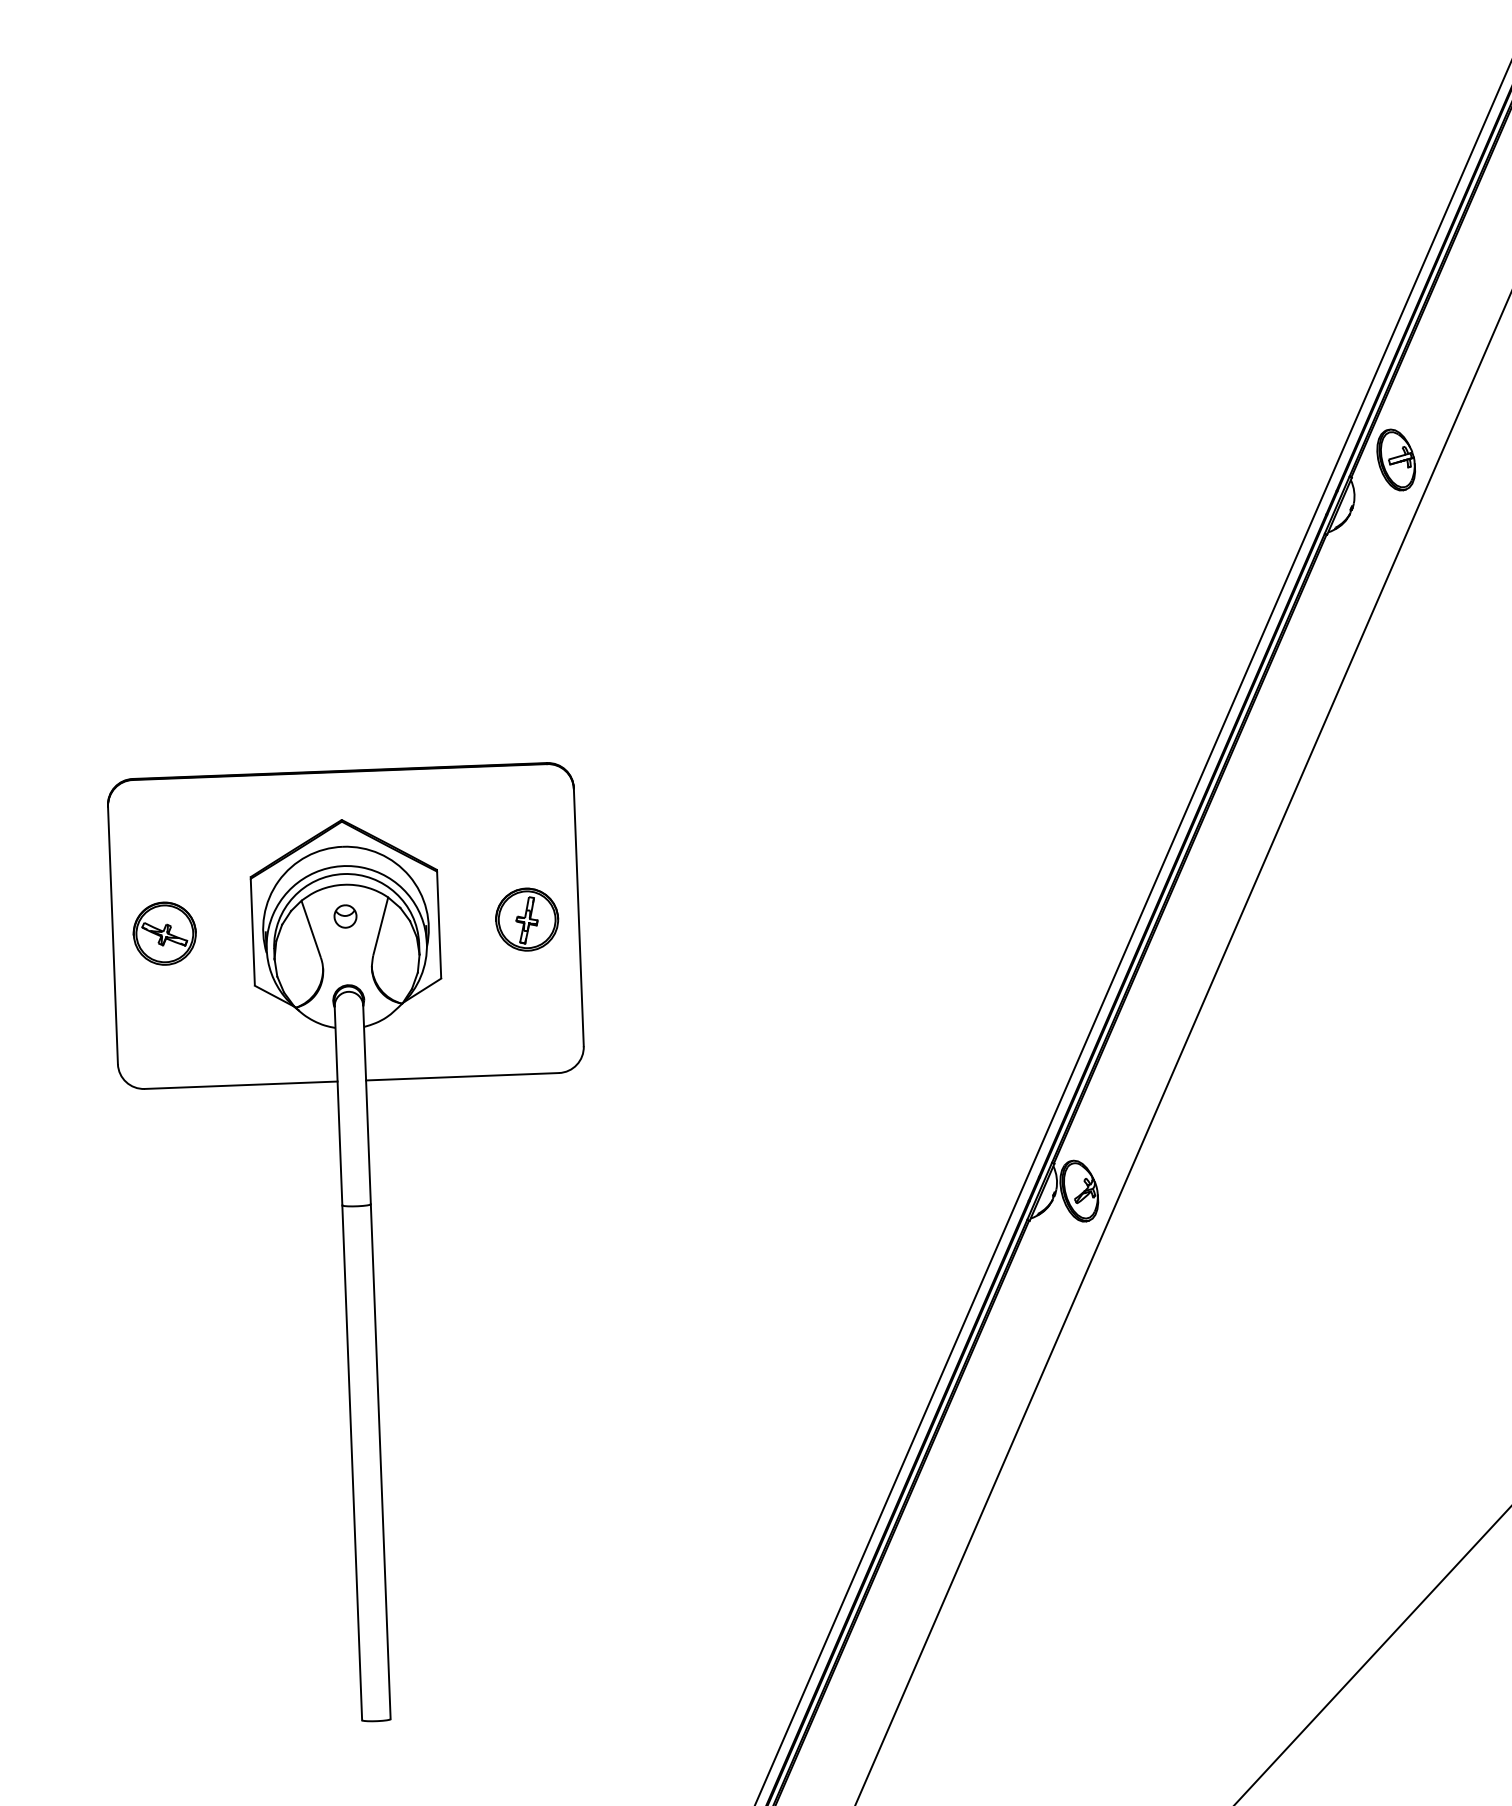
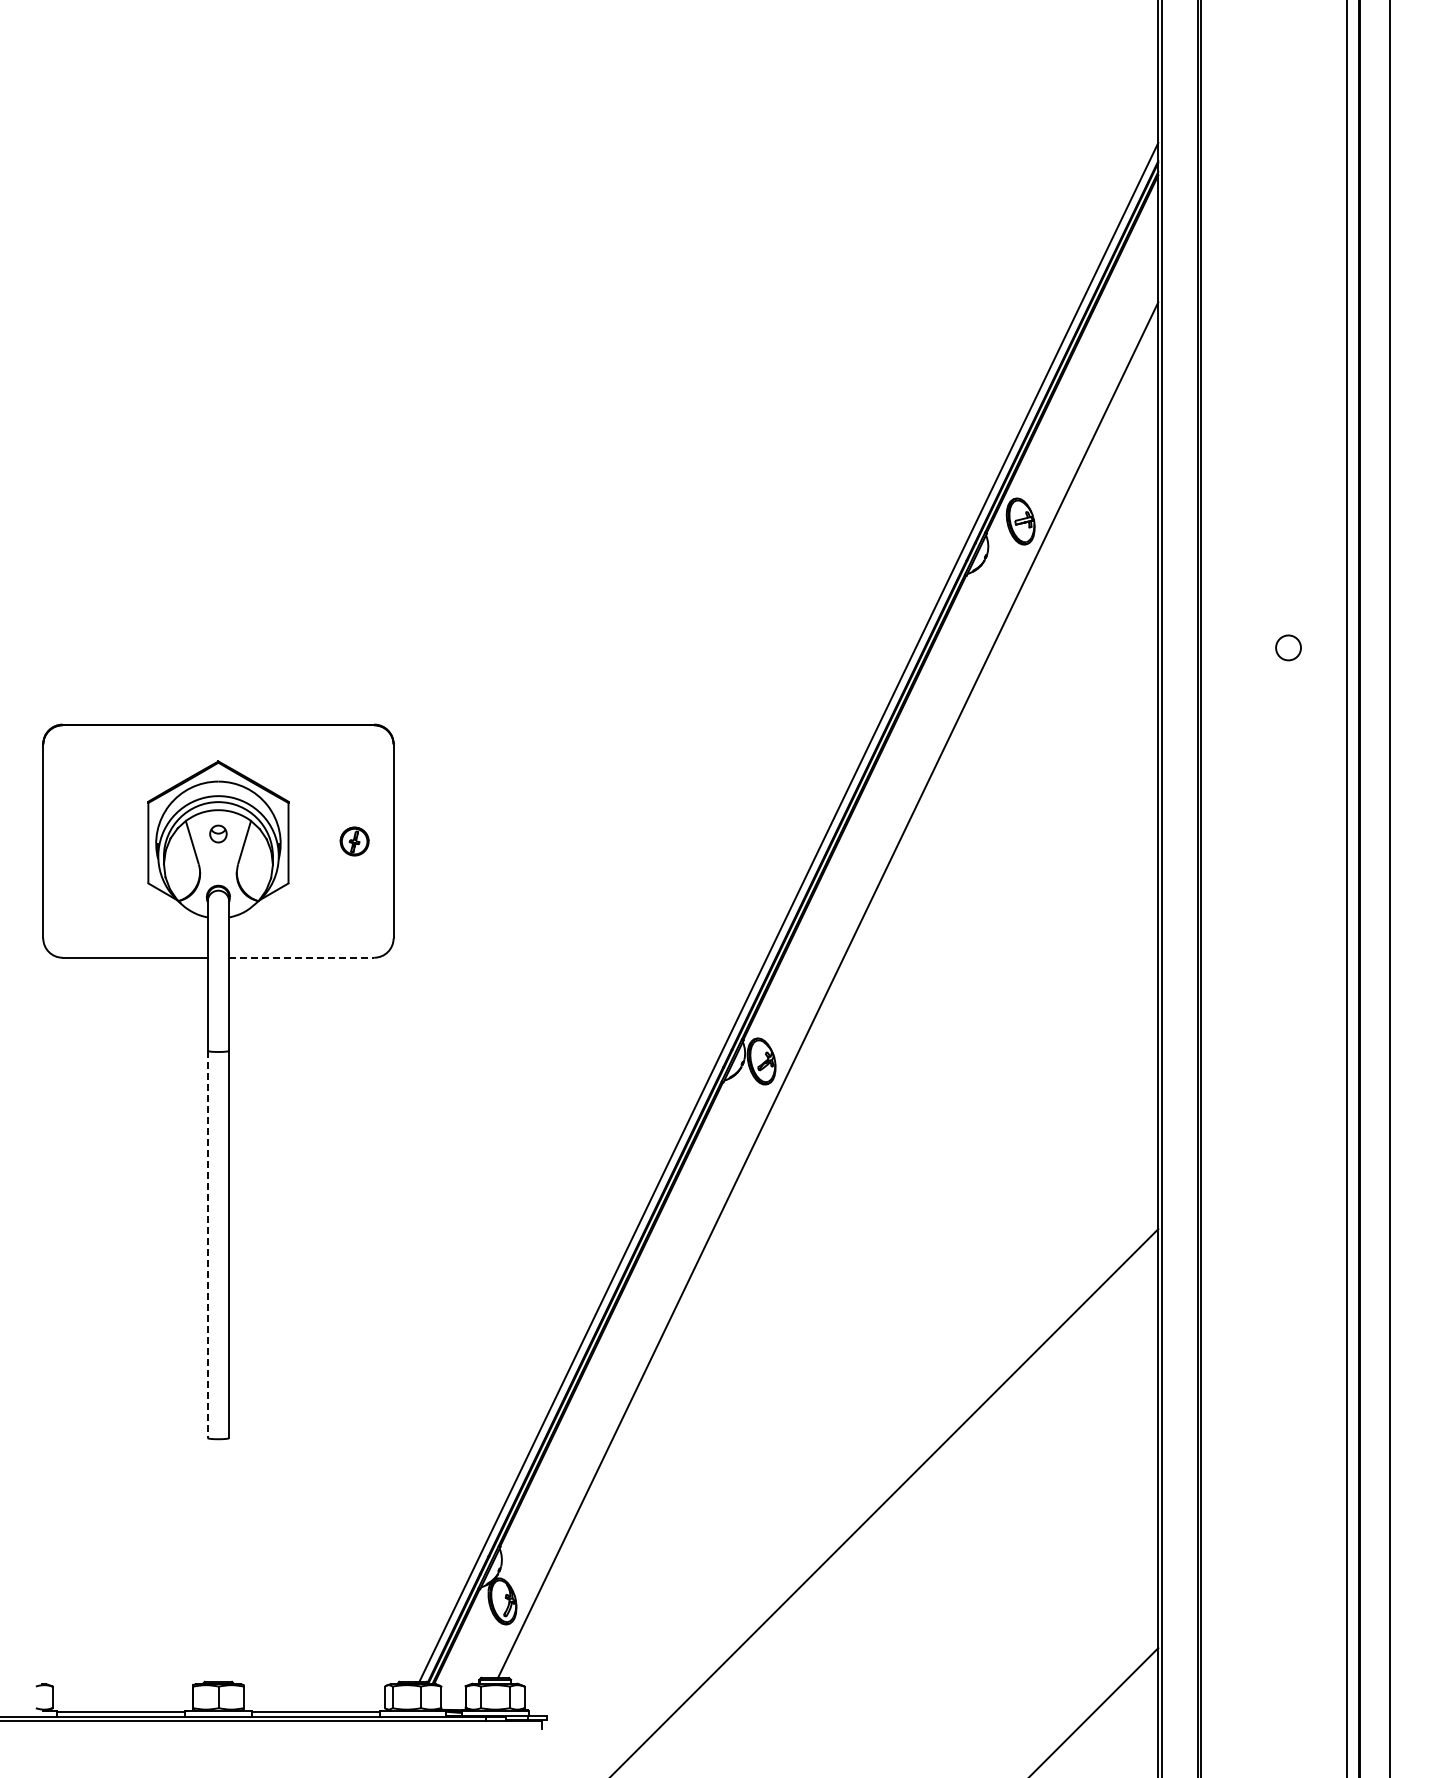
part: (526, 919) -> (354, 841), size x0.6
part: (165, 933) -> (82, 841), removed
line: (462, 1076) -> (301, 957), solid -> dashed
line: (351, 1462) -> (207, 1244), solid -> dashed

